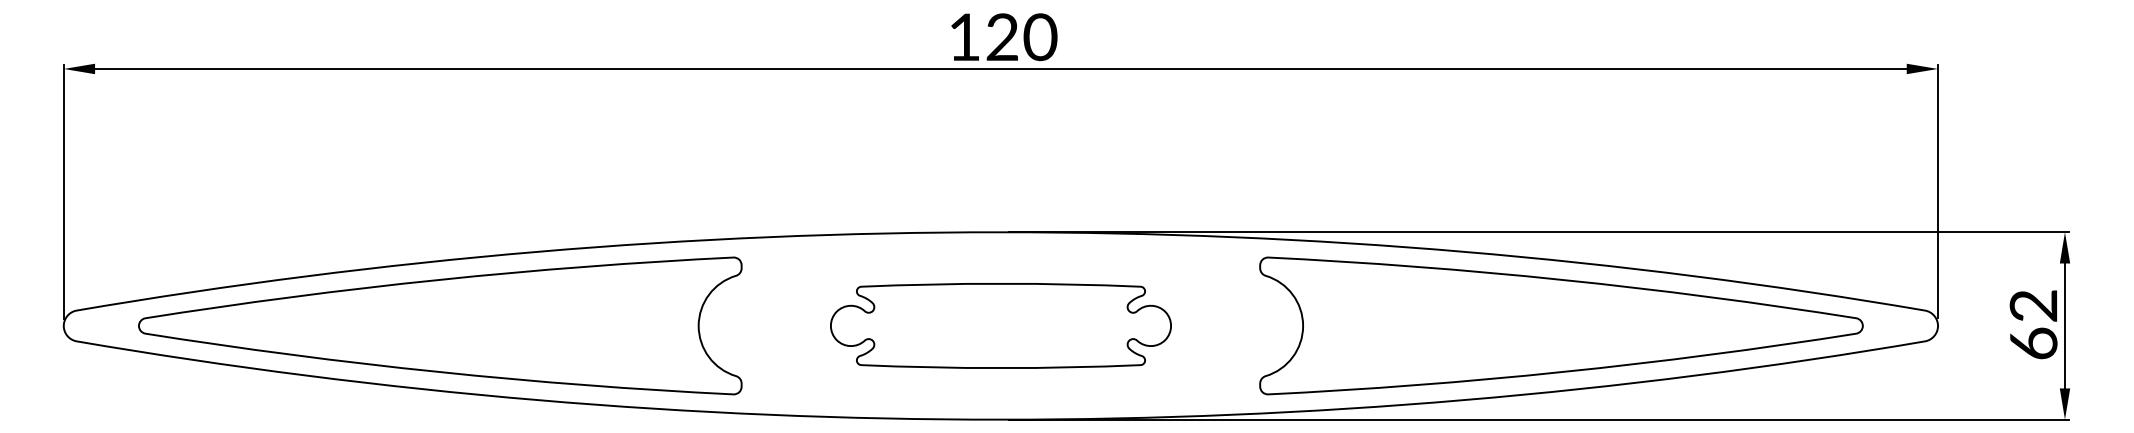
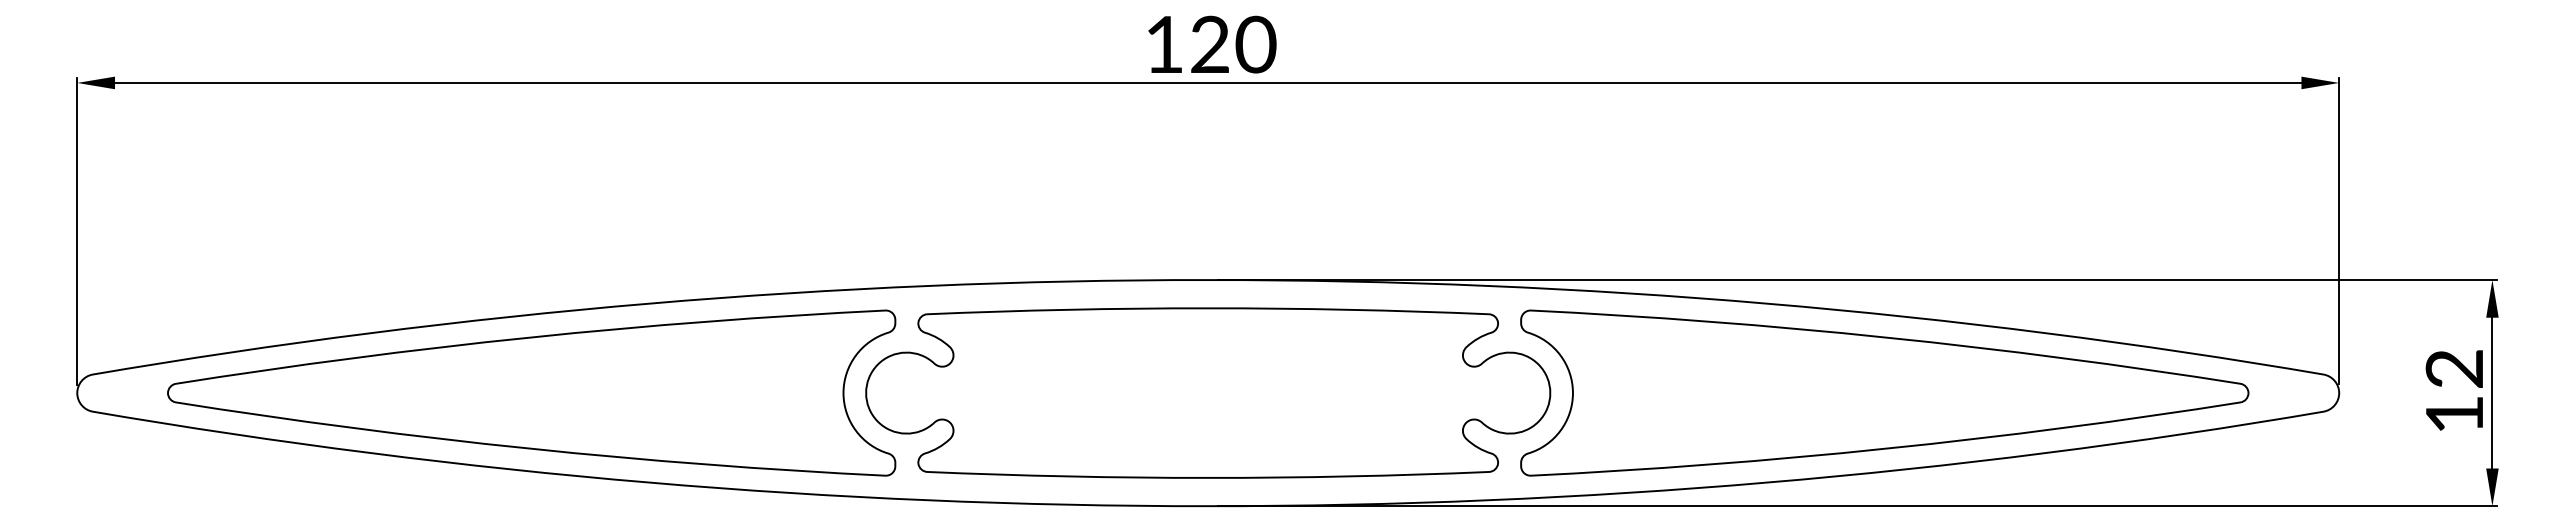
part: (1001, 325) -> (1208, 392), size x1.67
text: (2033, 343) -> (2454, 414), 62 -> 12

